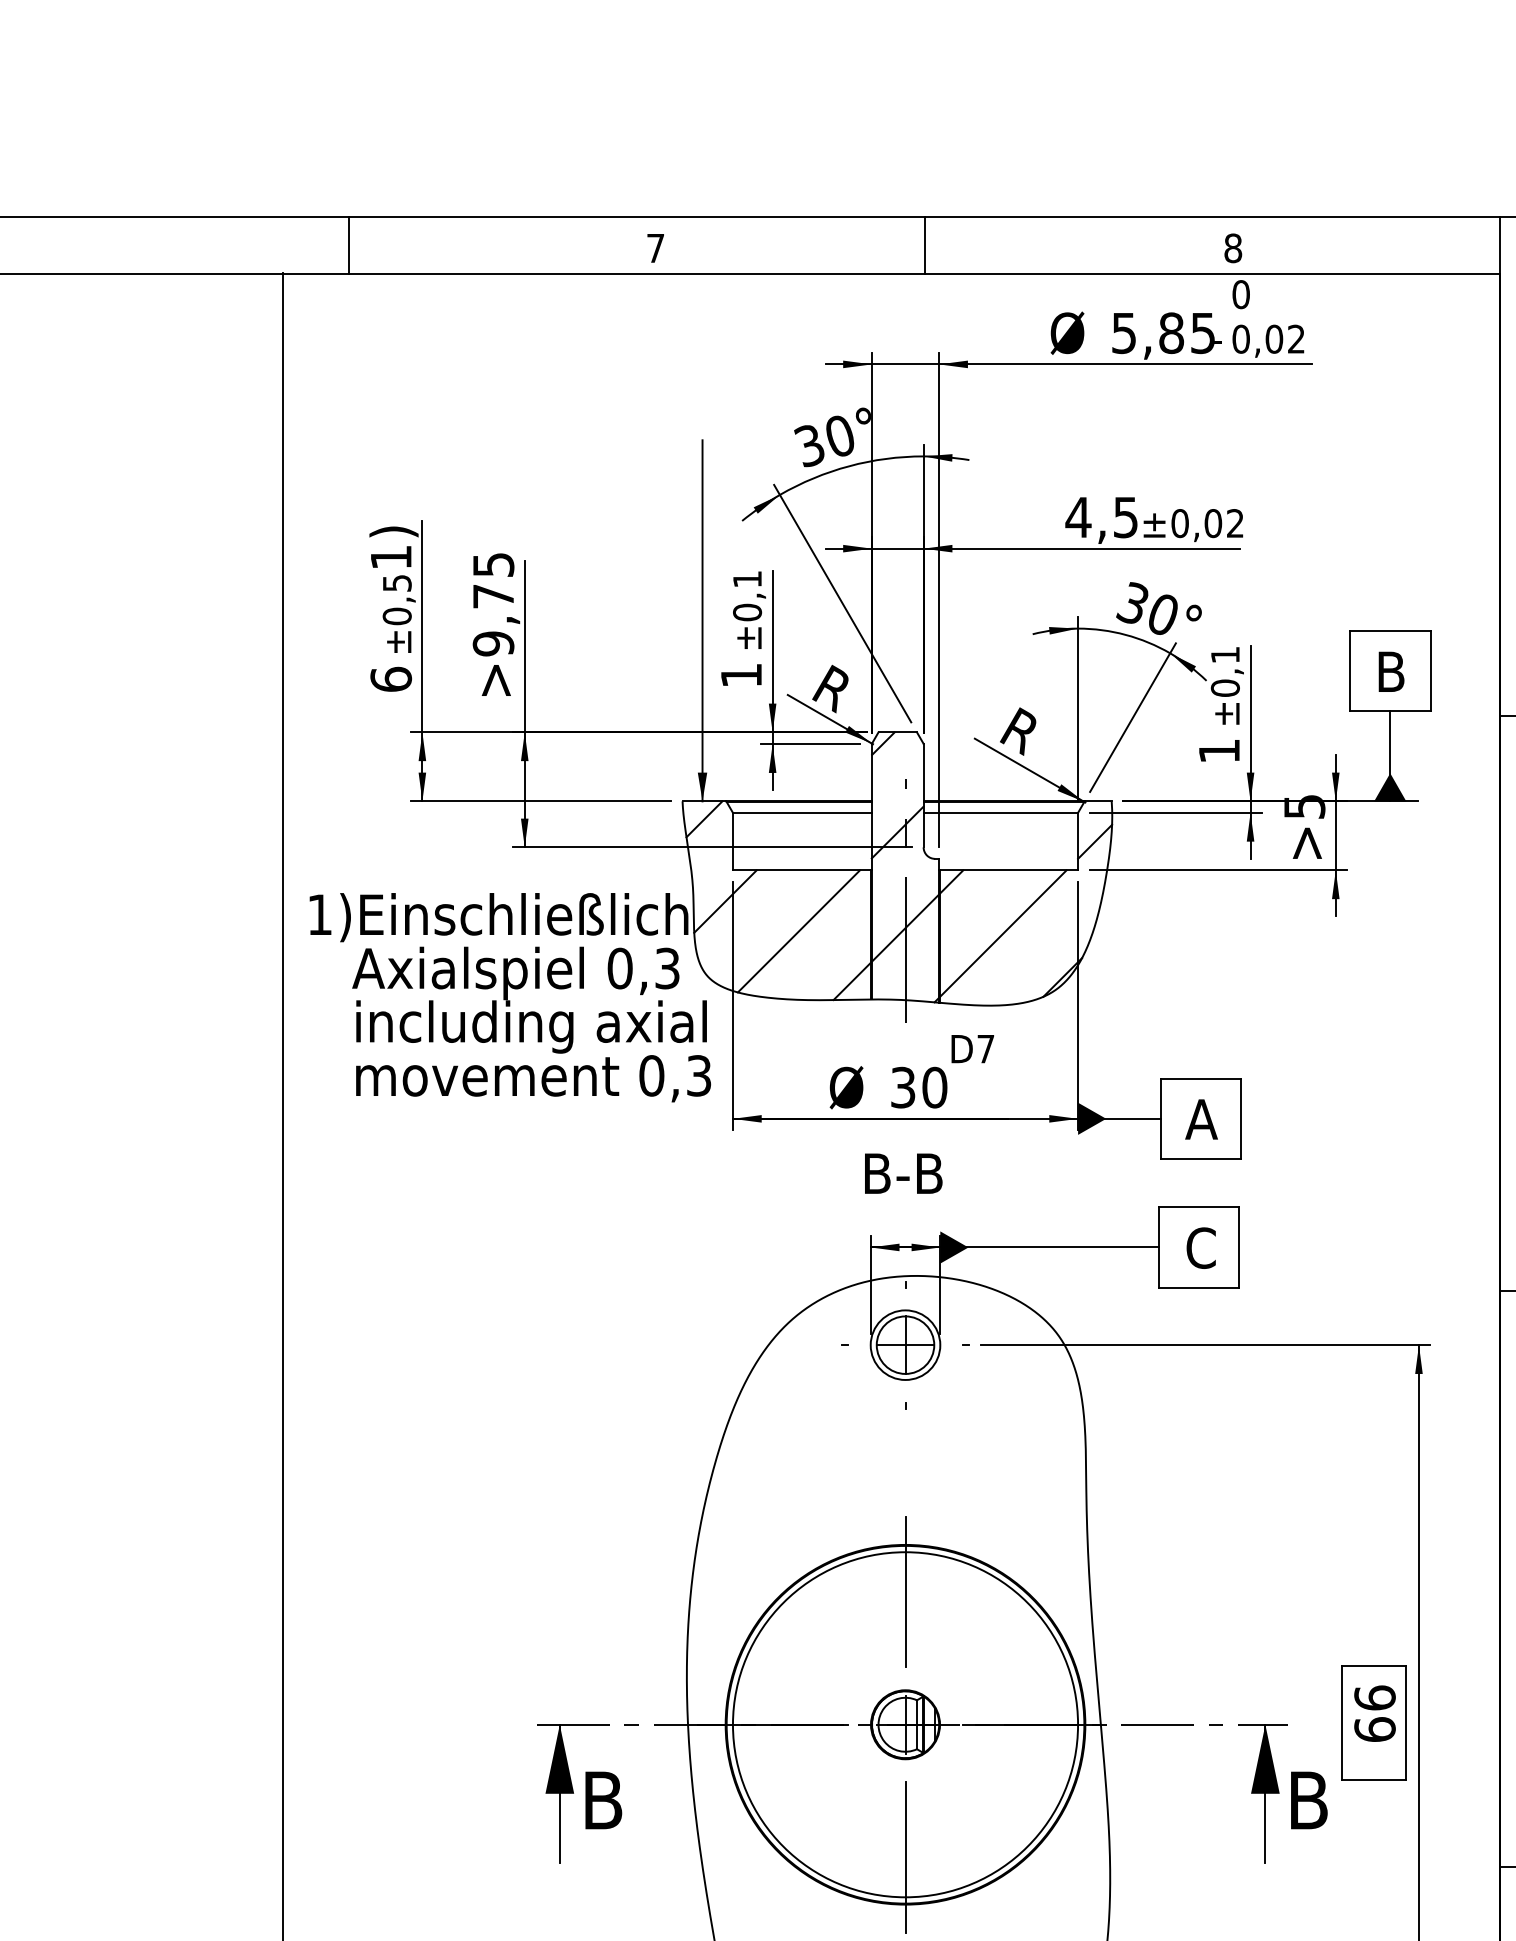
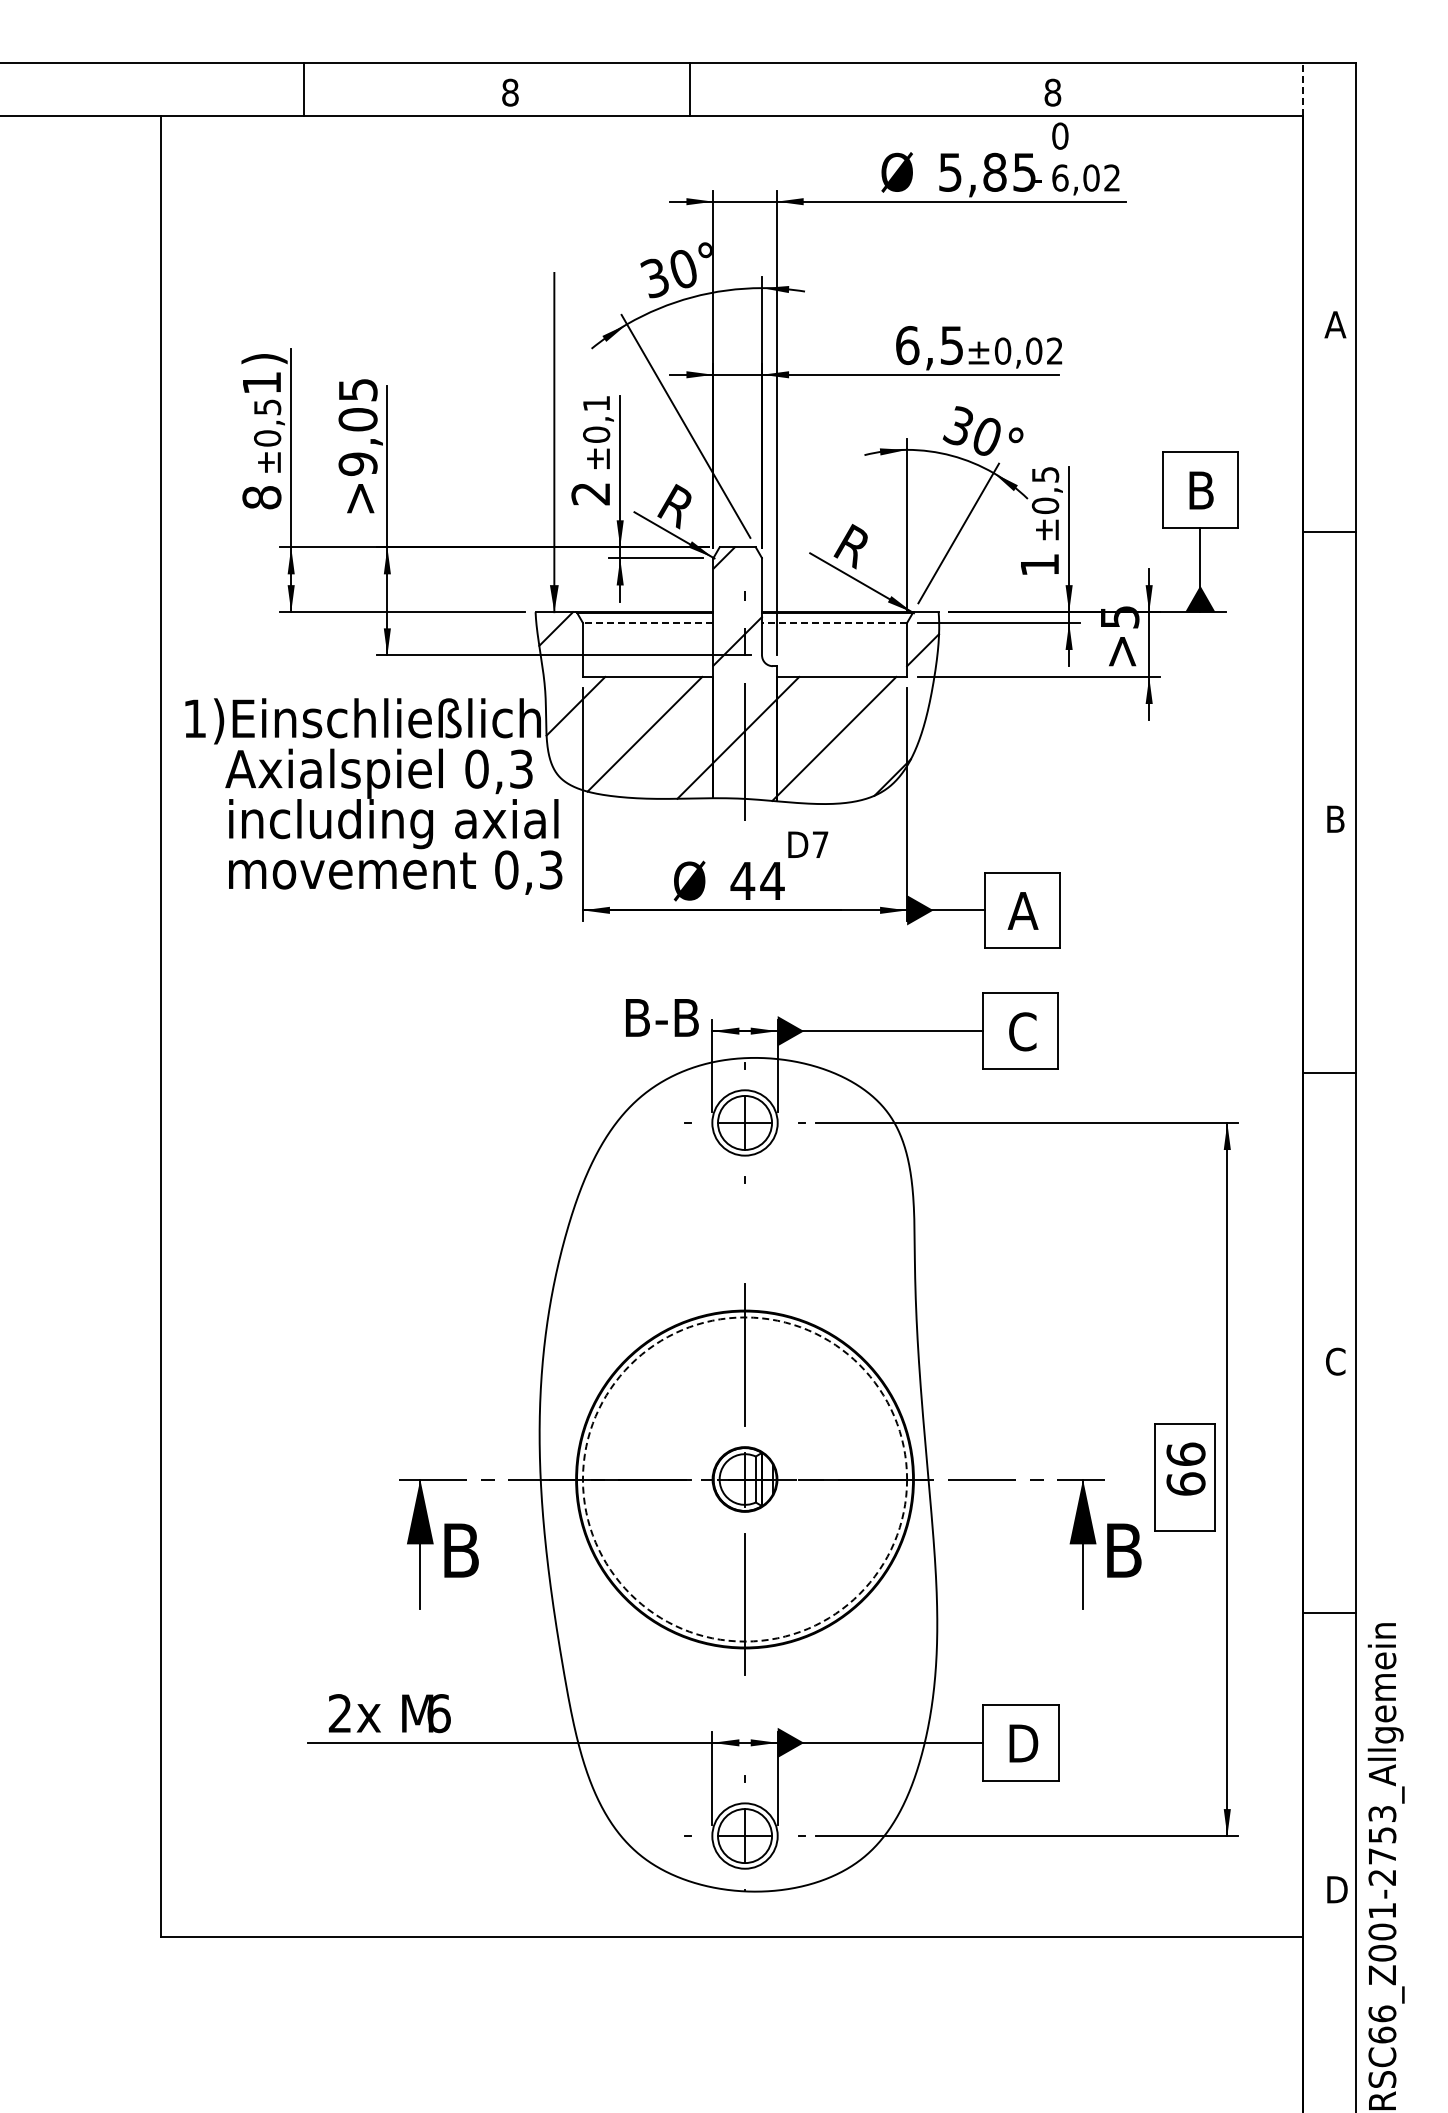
line: (349, 244) -> (303, 89), moved
line: (924, 244) -> (689, 89), moved
line: (1500, 244) -> (1303, 89), solid -> dashed
text: (655, 248) -> (510, 92), 7 -> 8
text: (1241, 338) -> (1060, 177), 0,02 -> 6,02
text: (1078, 517) -> (907, 345), 4,5 -> 6,5
text: (492, 596) -> (357, 419), >9,75 -> >9,05
text: (1225, 654) -> (1045, 474), ±0,1 -> ±0,5
text: (741, 676) -> (590, 494), 1 -> 2
text: (390, 679) -> (261, 497), 6 -> 8
line: (801, 812) -> (647, 622), solid -> dashed
line: (1000, 812) -> (834, 622), solid -> dashed
text: (918, 1087) -> (757, 880), 30 -> 44
text: (903, 1173) -> (662, 1017), moved
circle: (904, 1724) -> (744, 1479), solid -> dashed

